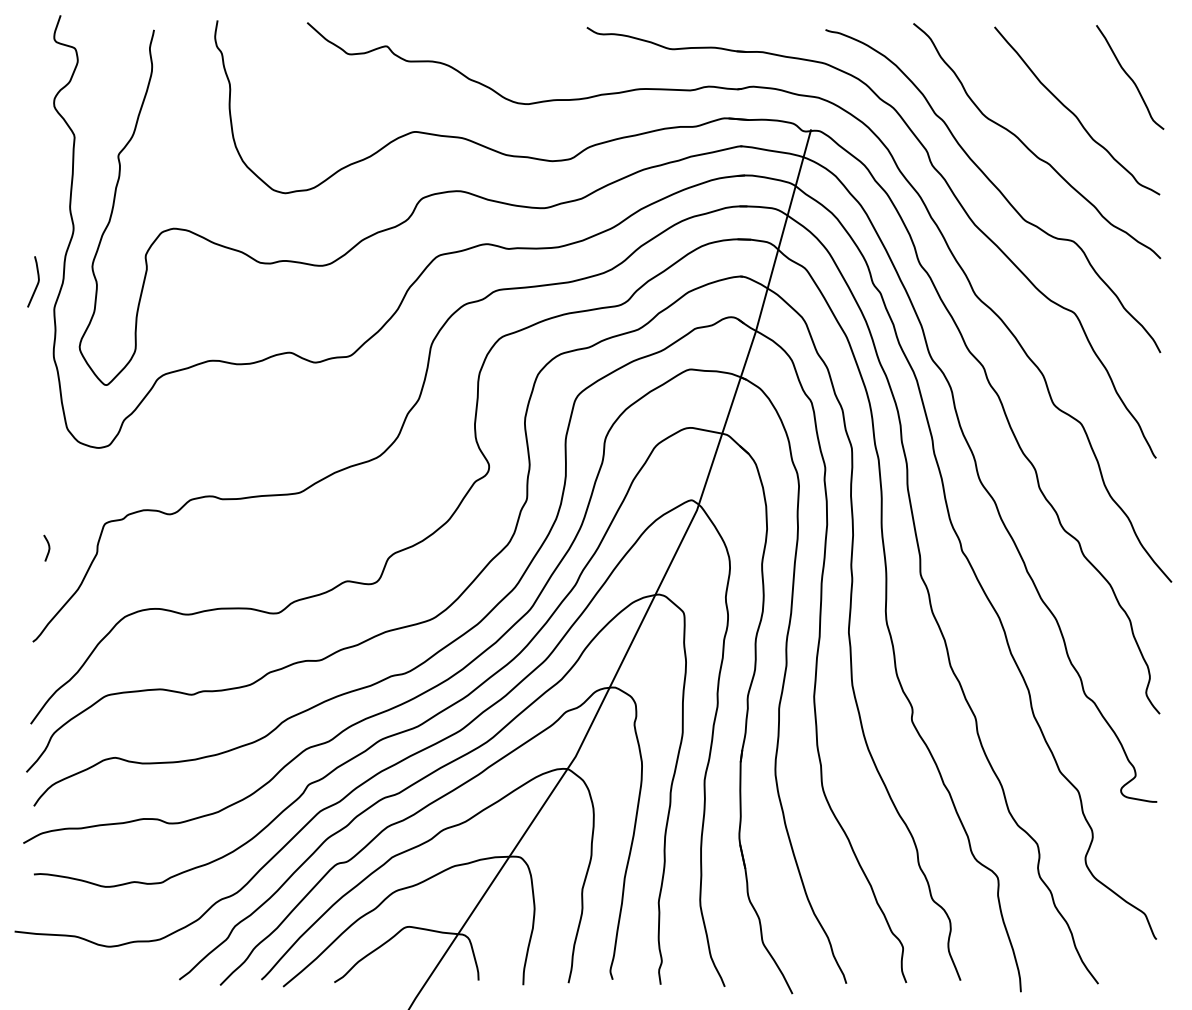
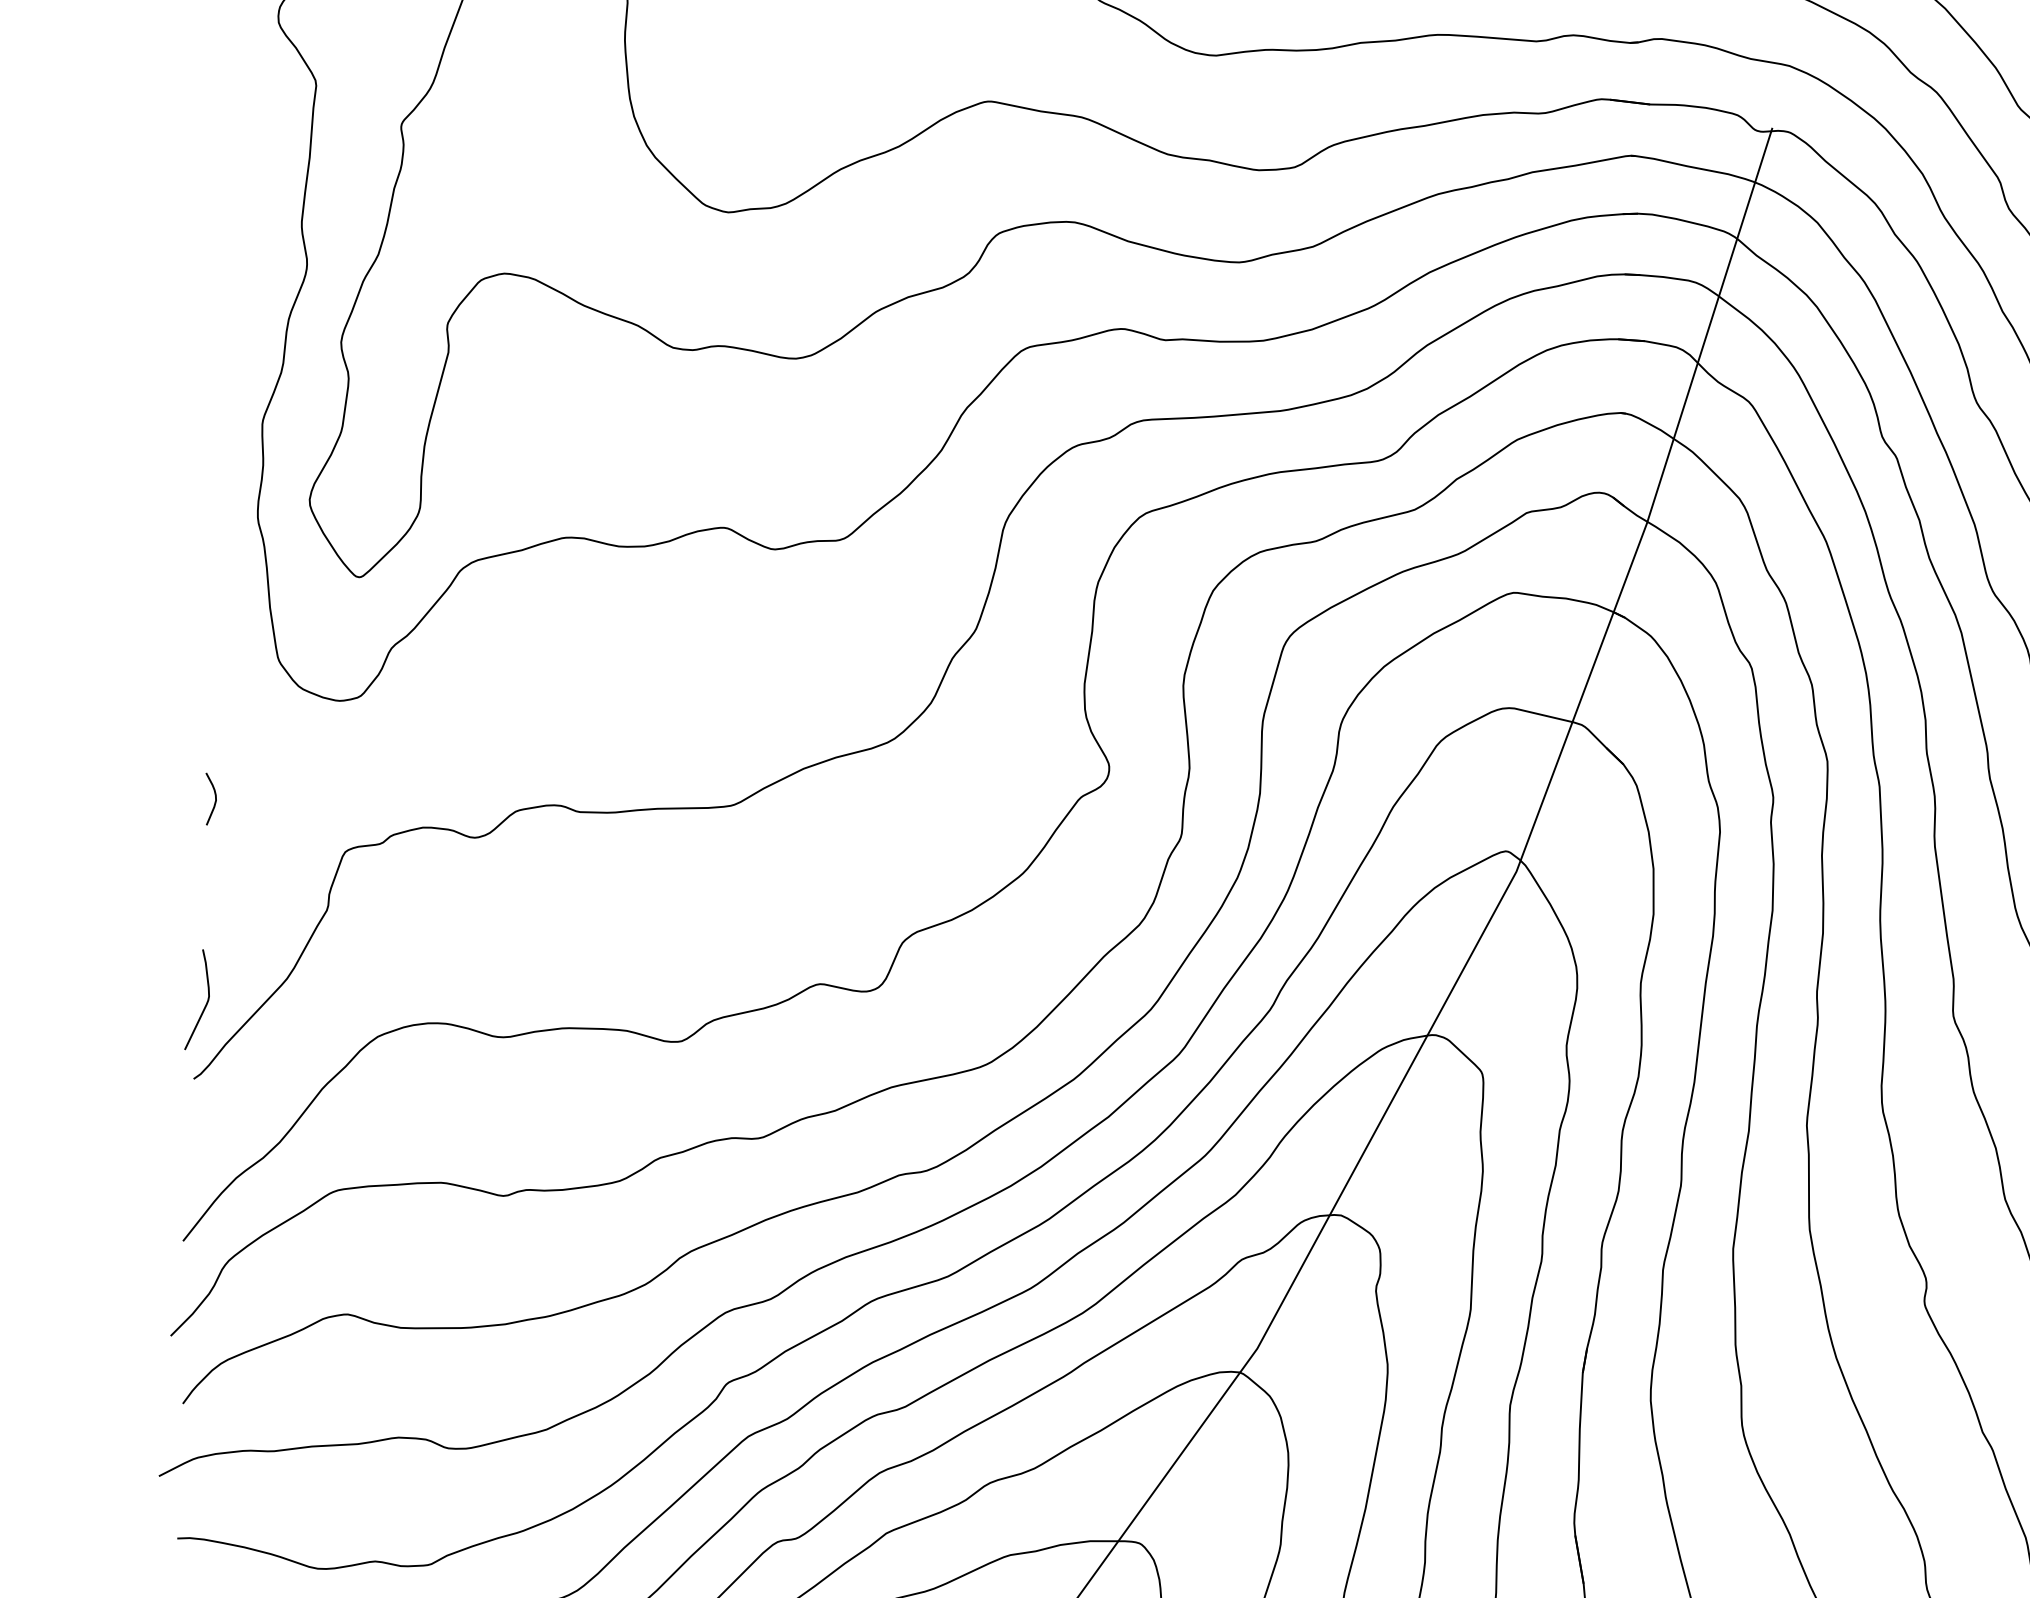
curve: (37, 281) -> (206, 999), moved
curve: (48, 547) -> (214, 797), moved

